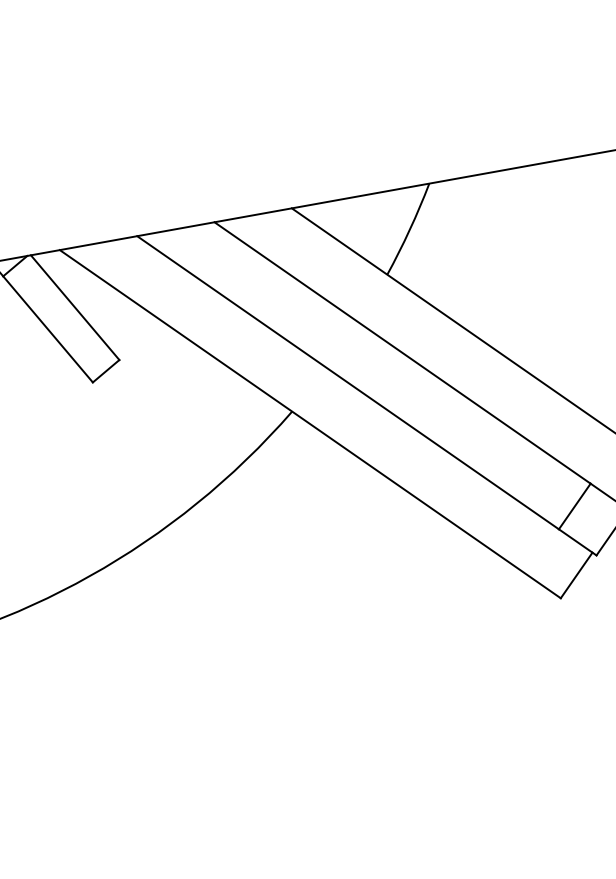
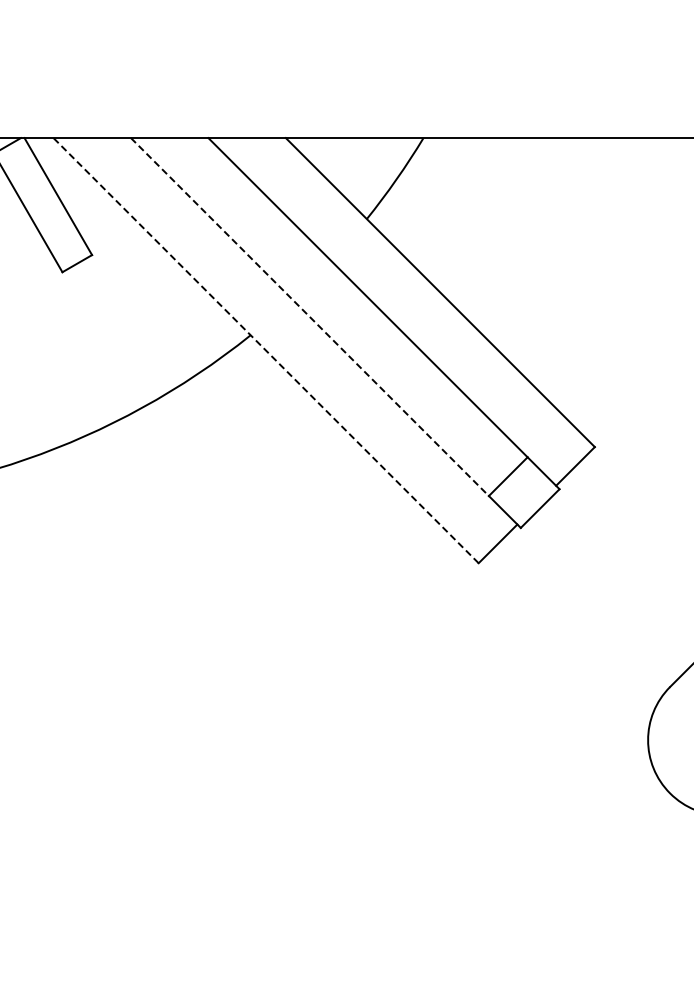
line: (348, 383) -> (310, 317), solid -> dashed
line: (310, 423) -> (266, 350), solid -> dashed

